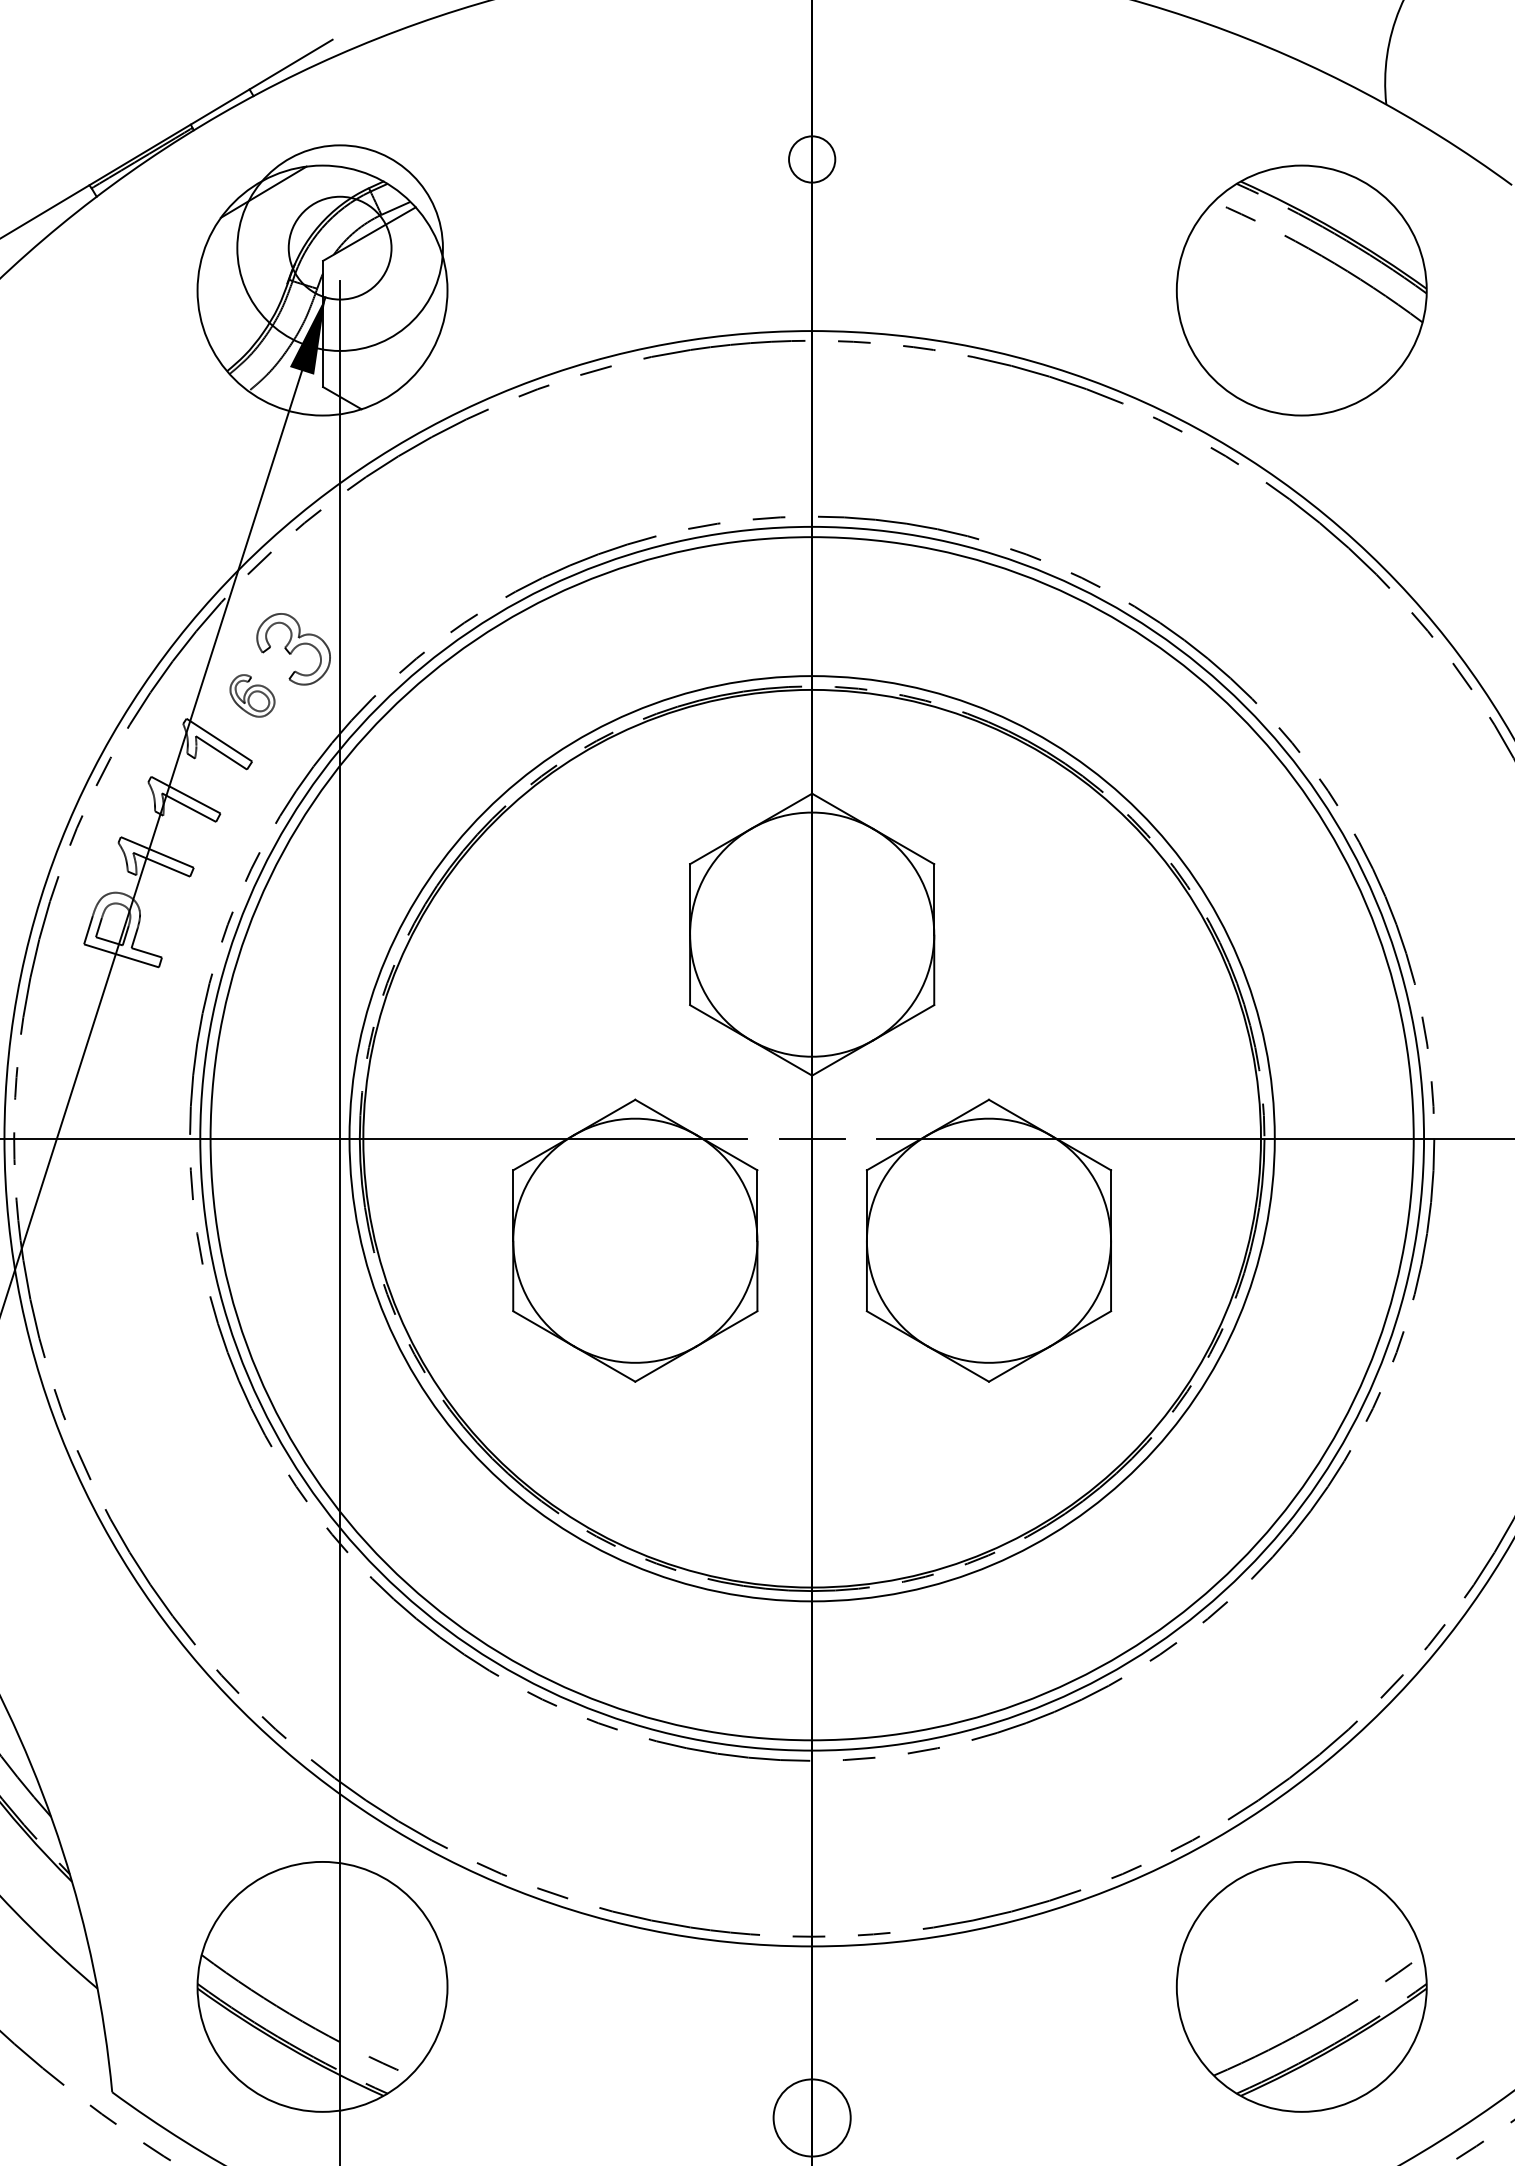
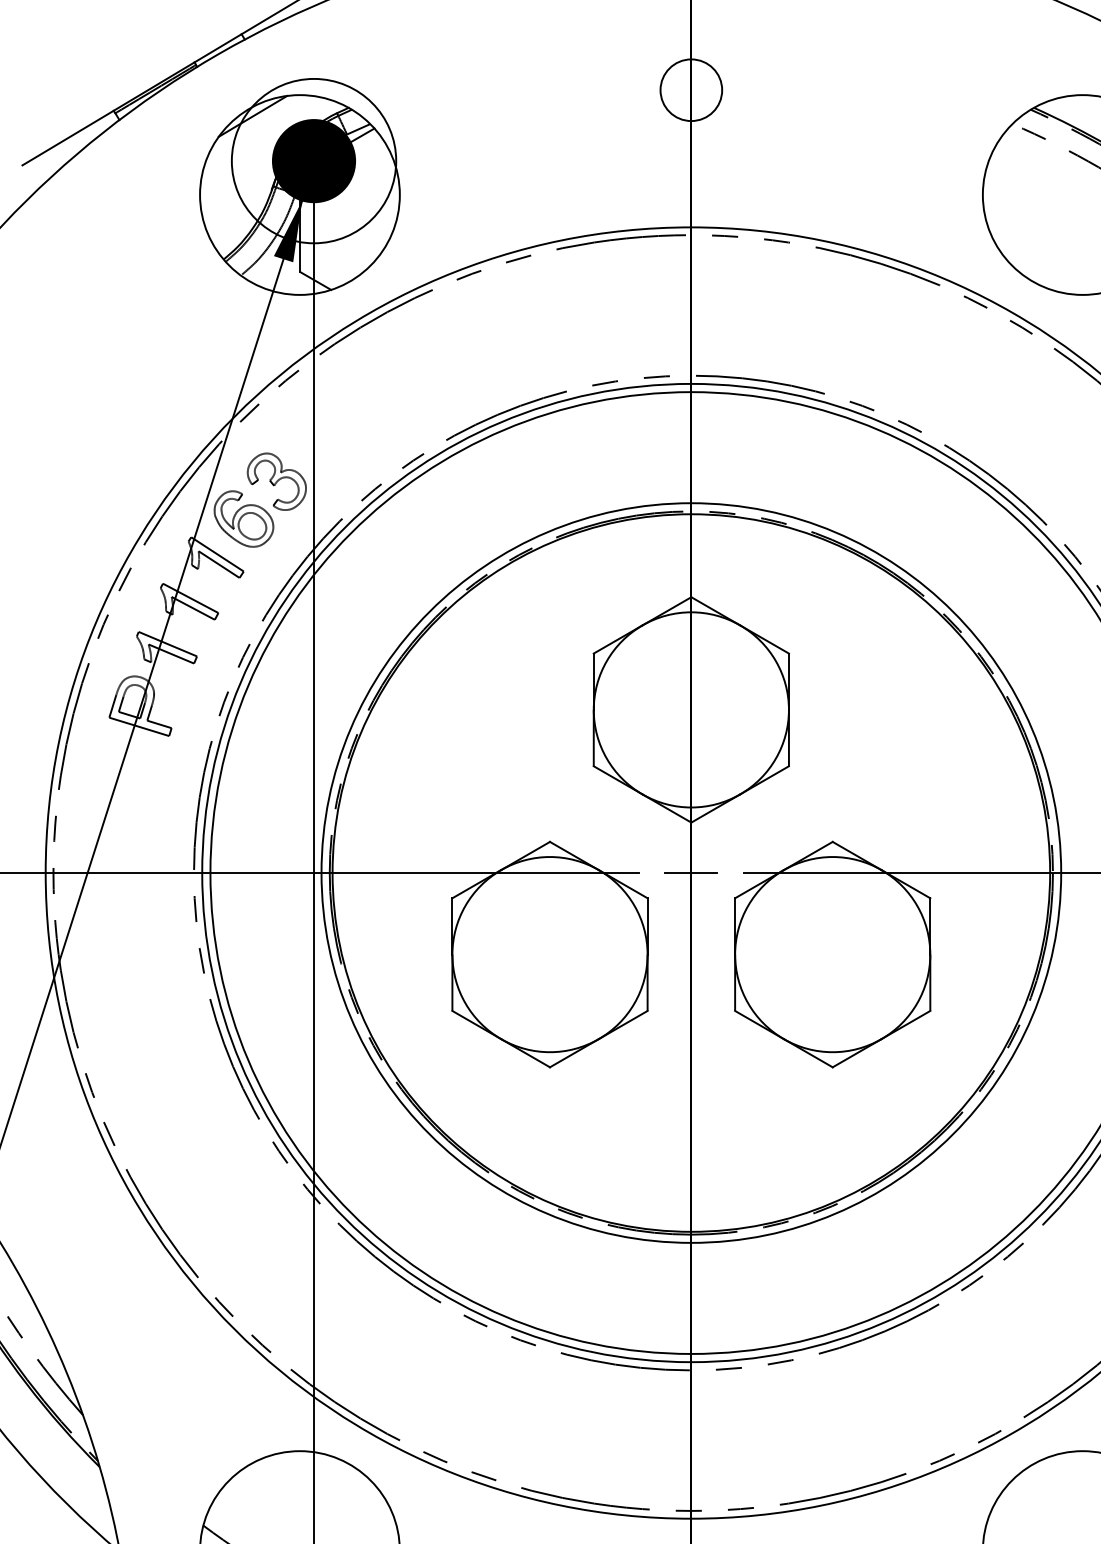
circle: (811, 159) -> (690, 90), size x1.67
fill: (339, 247) -> (313, 160), added
part: (252, 695) -> (243, 518), size x1.67

